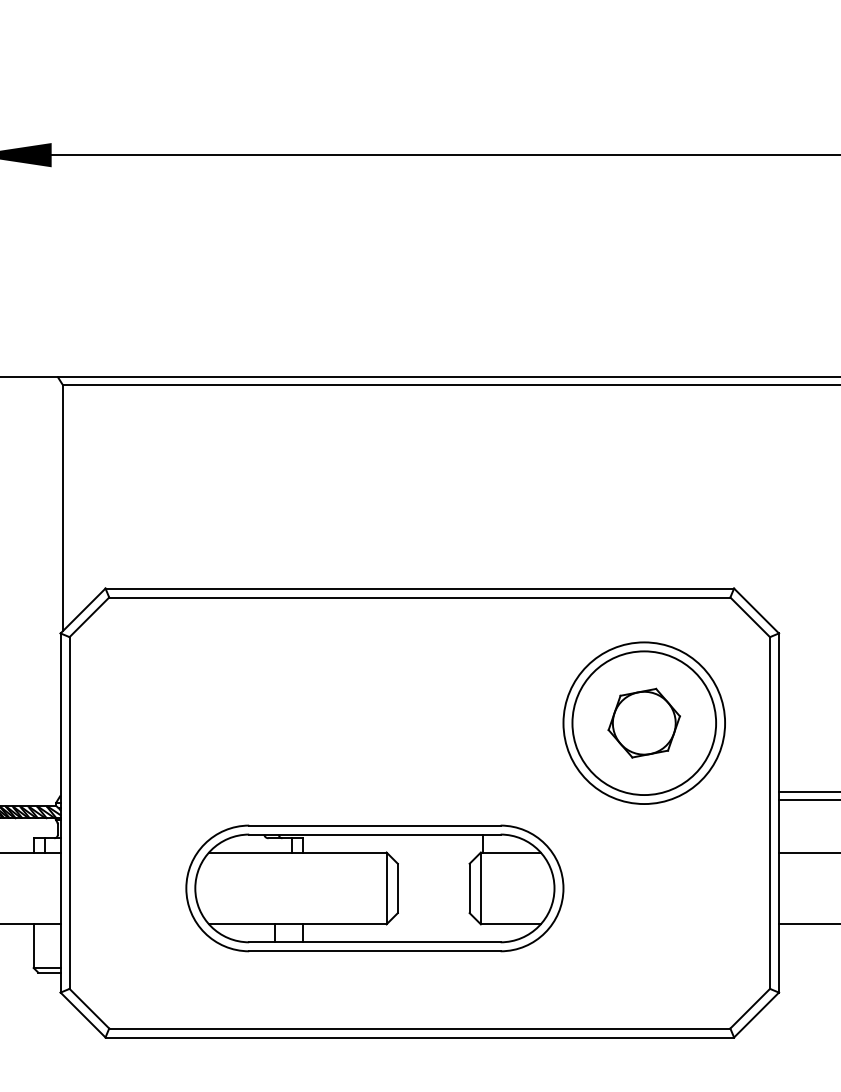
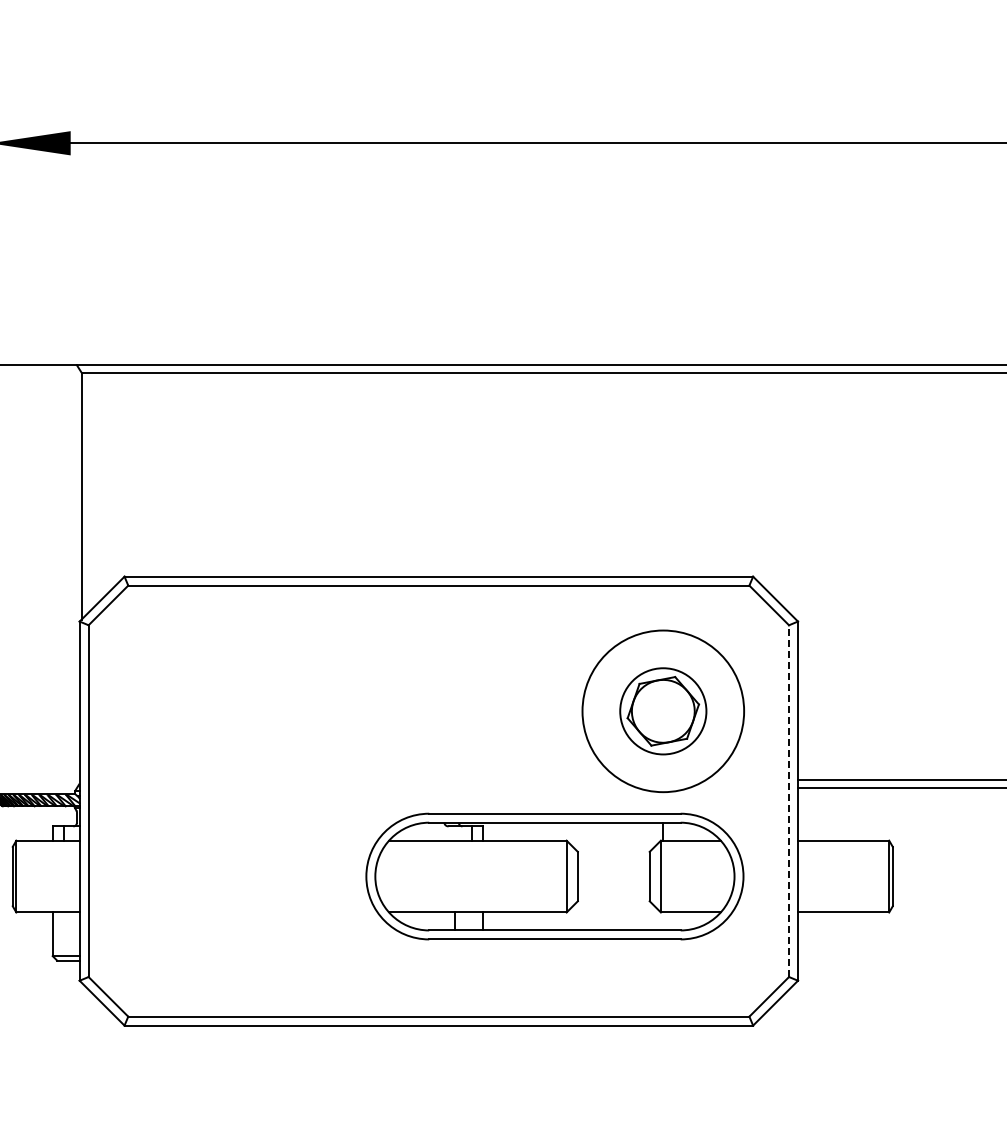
circle: (644, 723) -> (663, 711), size x0.6
line: (770, 813) -> (789, 801), solid -> dashed
part: (374, 888) -> (554, 876), moved

